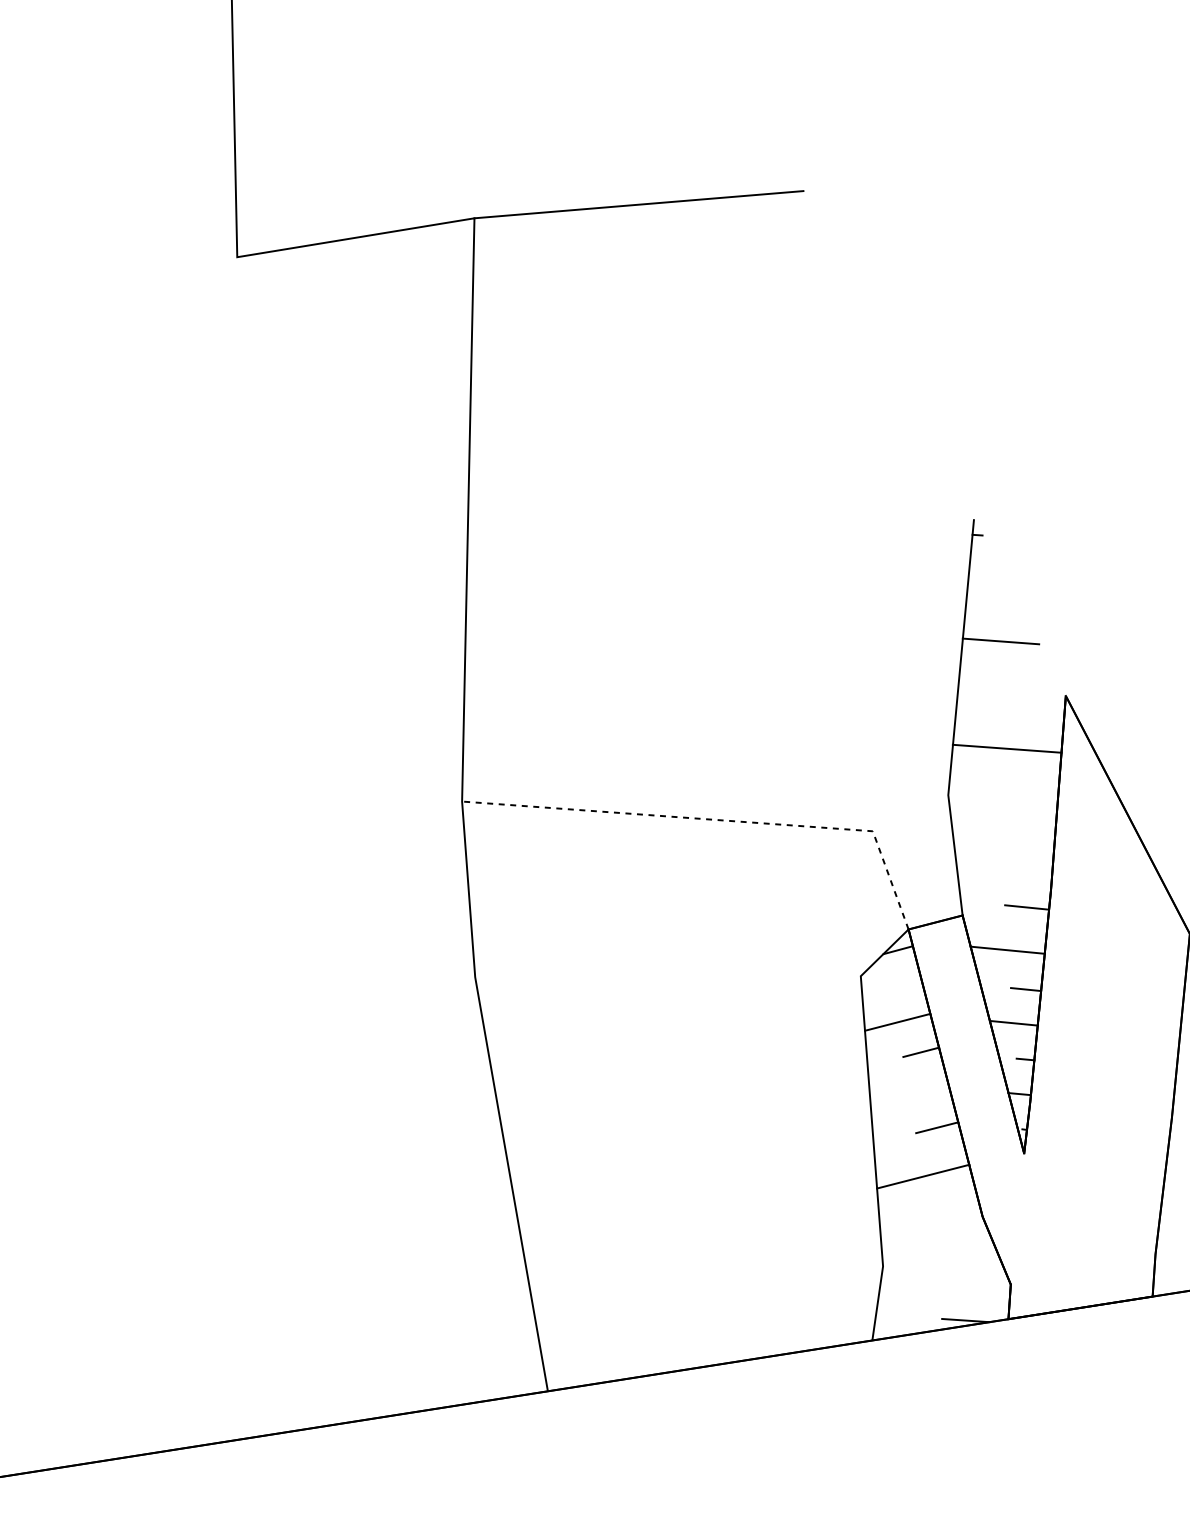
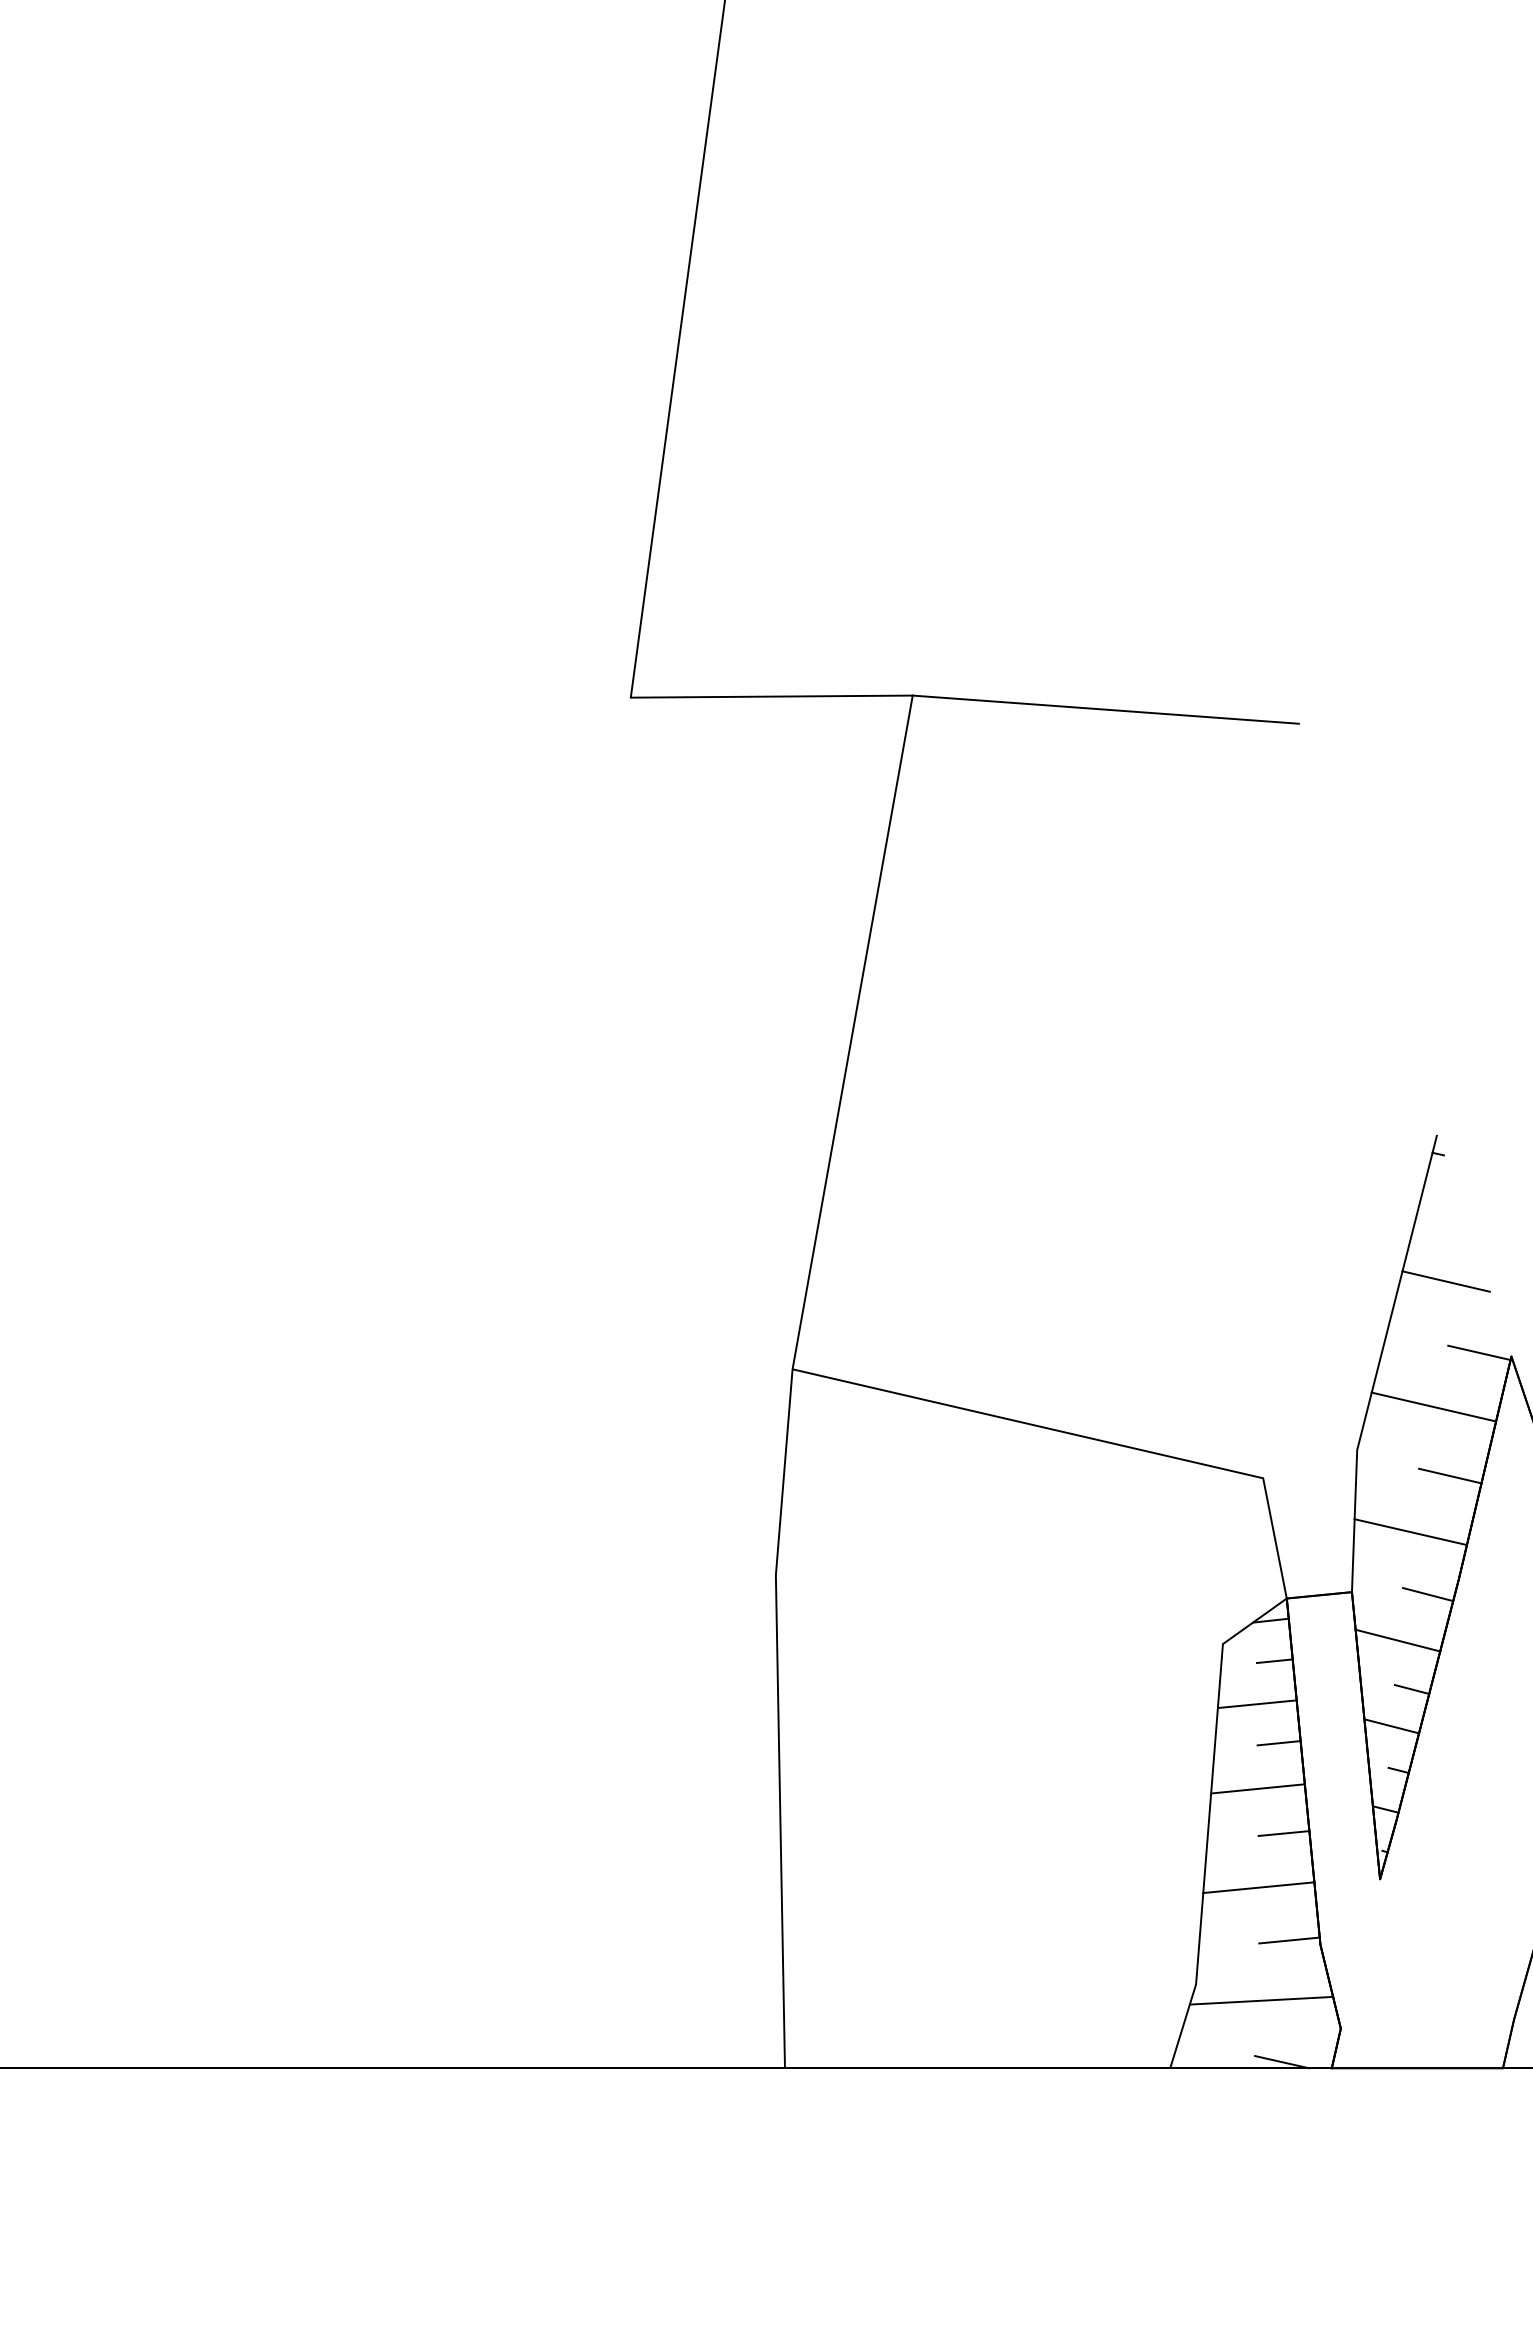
line: (1038, 696) -> (1479, 1352), added
line: (1030, 804) -> (1450, 1475), added
line: (720, 819) -> (1088, 1437), dashed -> solid
line: (1004, 857) -> (1410, 1532), added
line: (906, 984) -> (1274, 1661), added
line: (908, 1093) -> (1257, 1788), added
line: (955, 1217) -> (1289, 1940), added
line: (940, 1271) -> (1261, 2000), added

